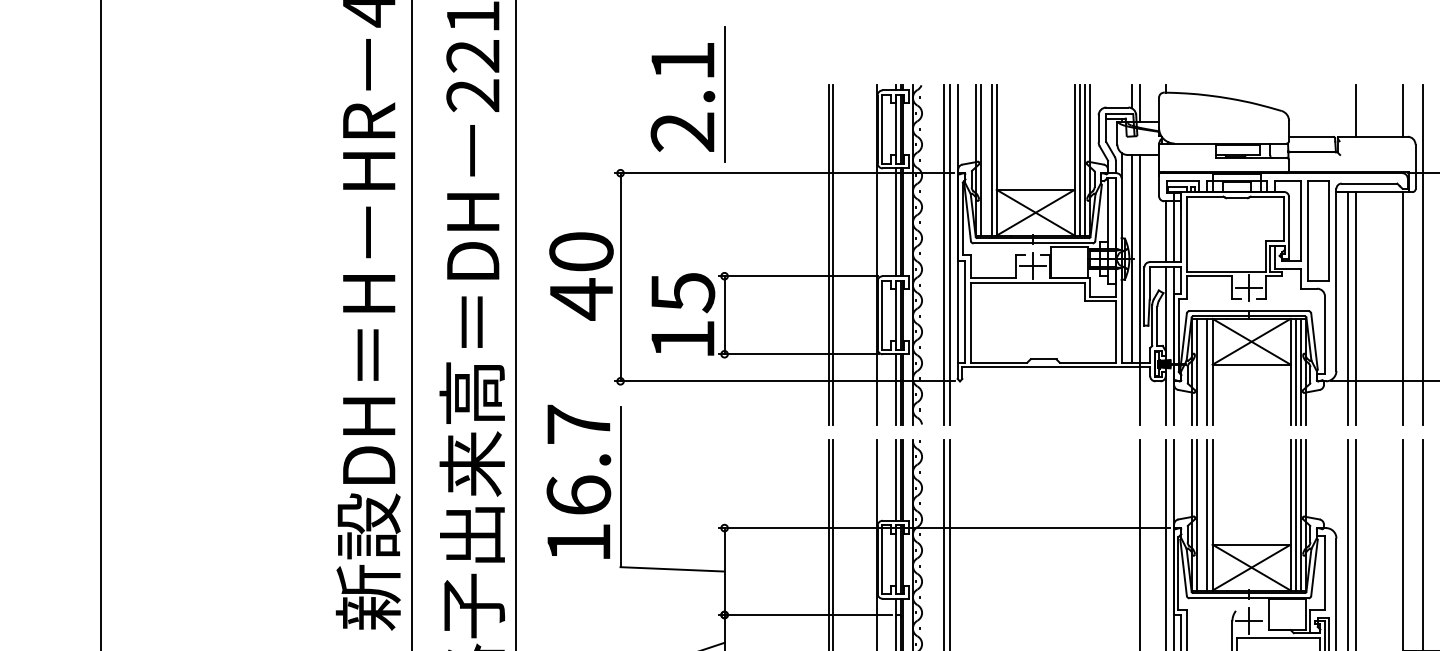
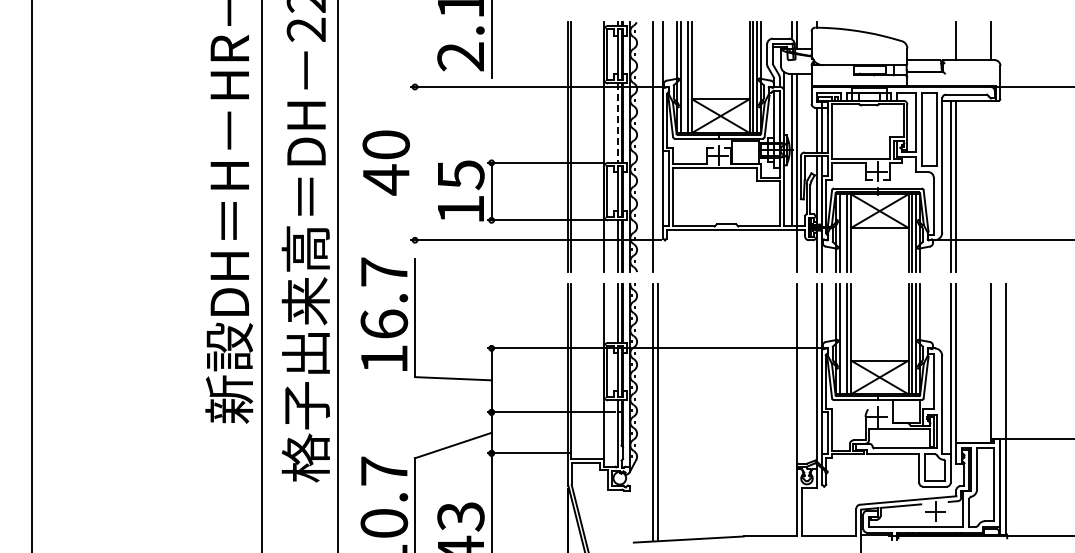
line: (895, 222) -> (617, 123), solid -> dashed
line: (949, 255) -> (657, 147), removed
line: (1423, 255) -> (1006, 147), removed
line: (621, 277) -> (415, 163), removed
line: (1401, 308) -> (990, 186), removed

